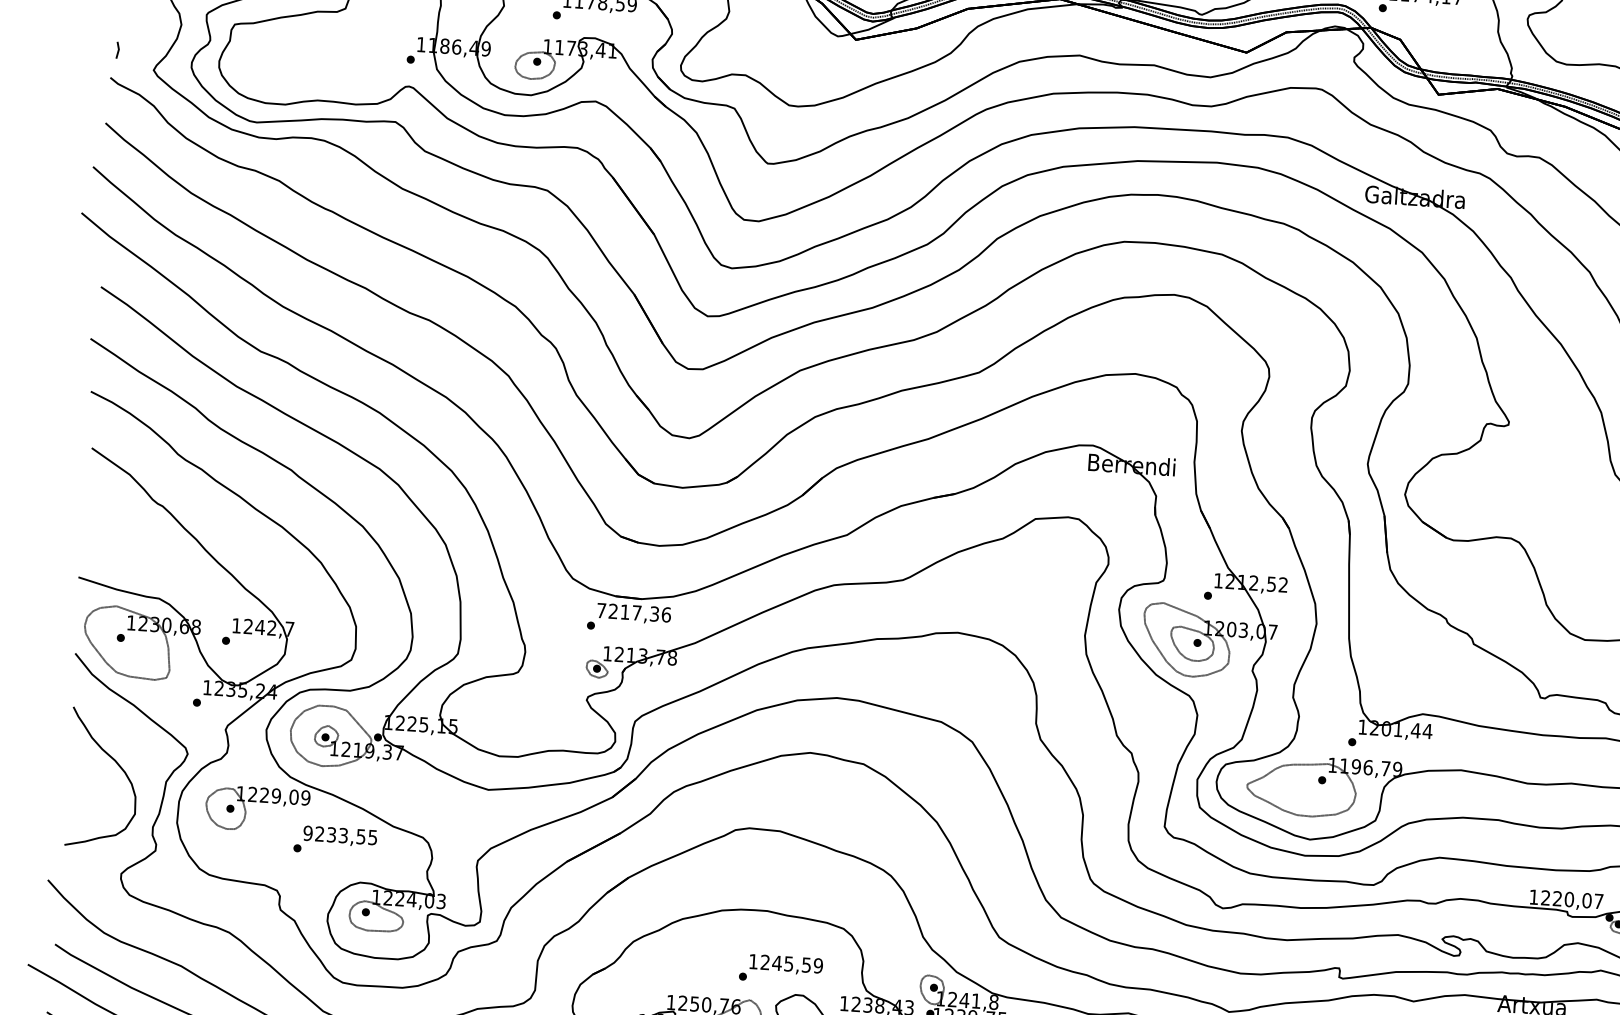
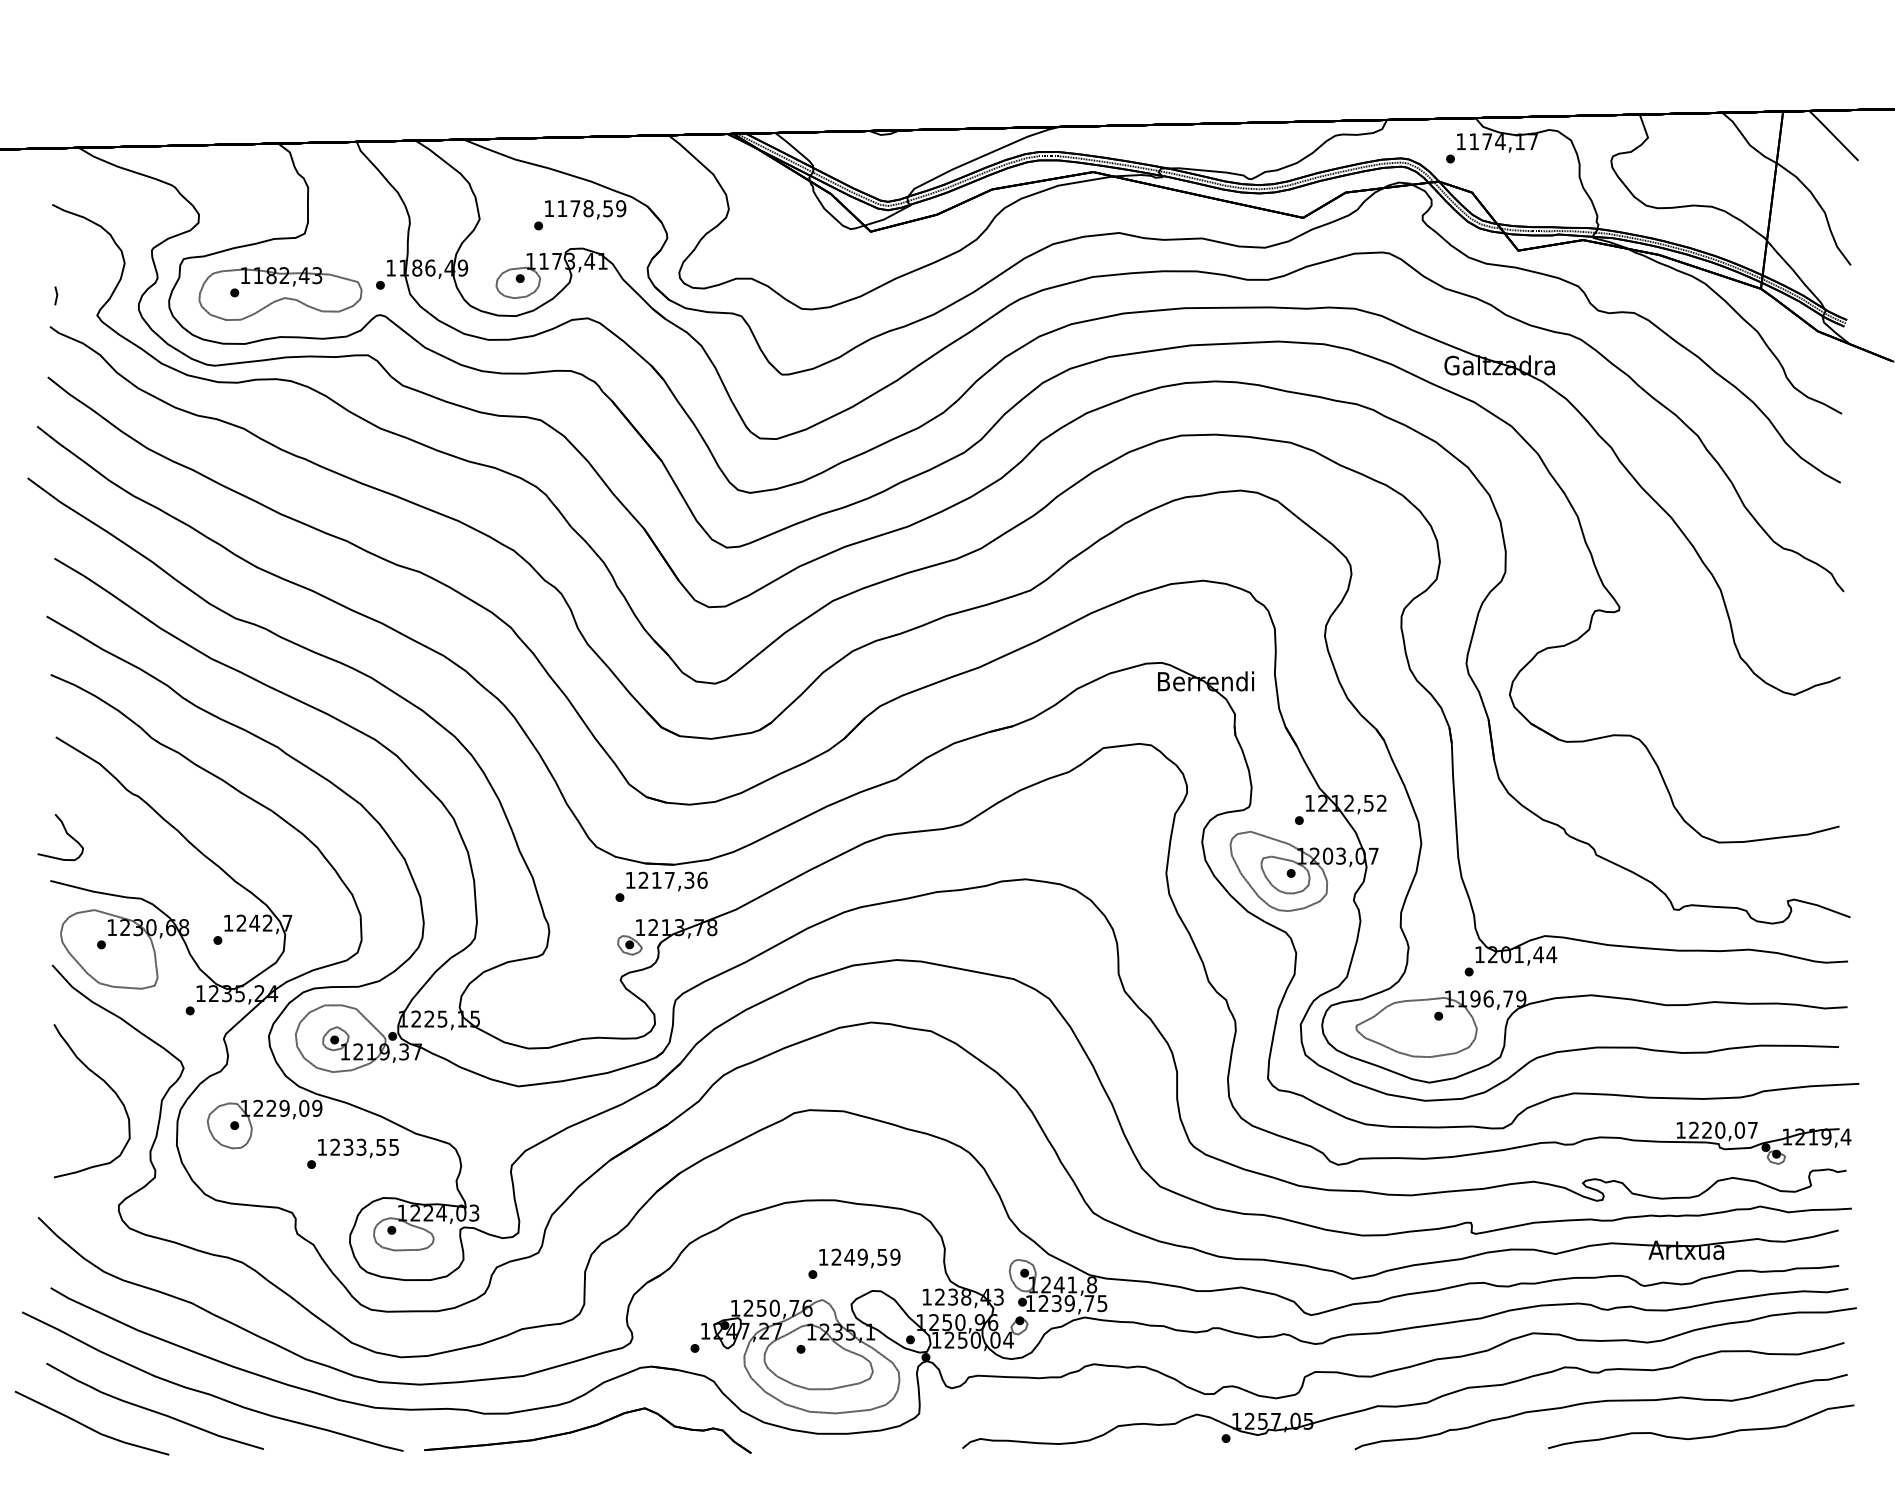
part: (320, 61) -> (280, 293), added
curve: (95, 536) -> (66, 834), added
text: (601, 610) -> (630, 880), 7217,36 -> 1217,36
text: (308, 832) -> (322, 1146), 9233,55 -> 1233,55
text: (788, 963) -> (862, 1256), 1245,59 -> 1249,59

